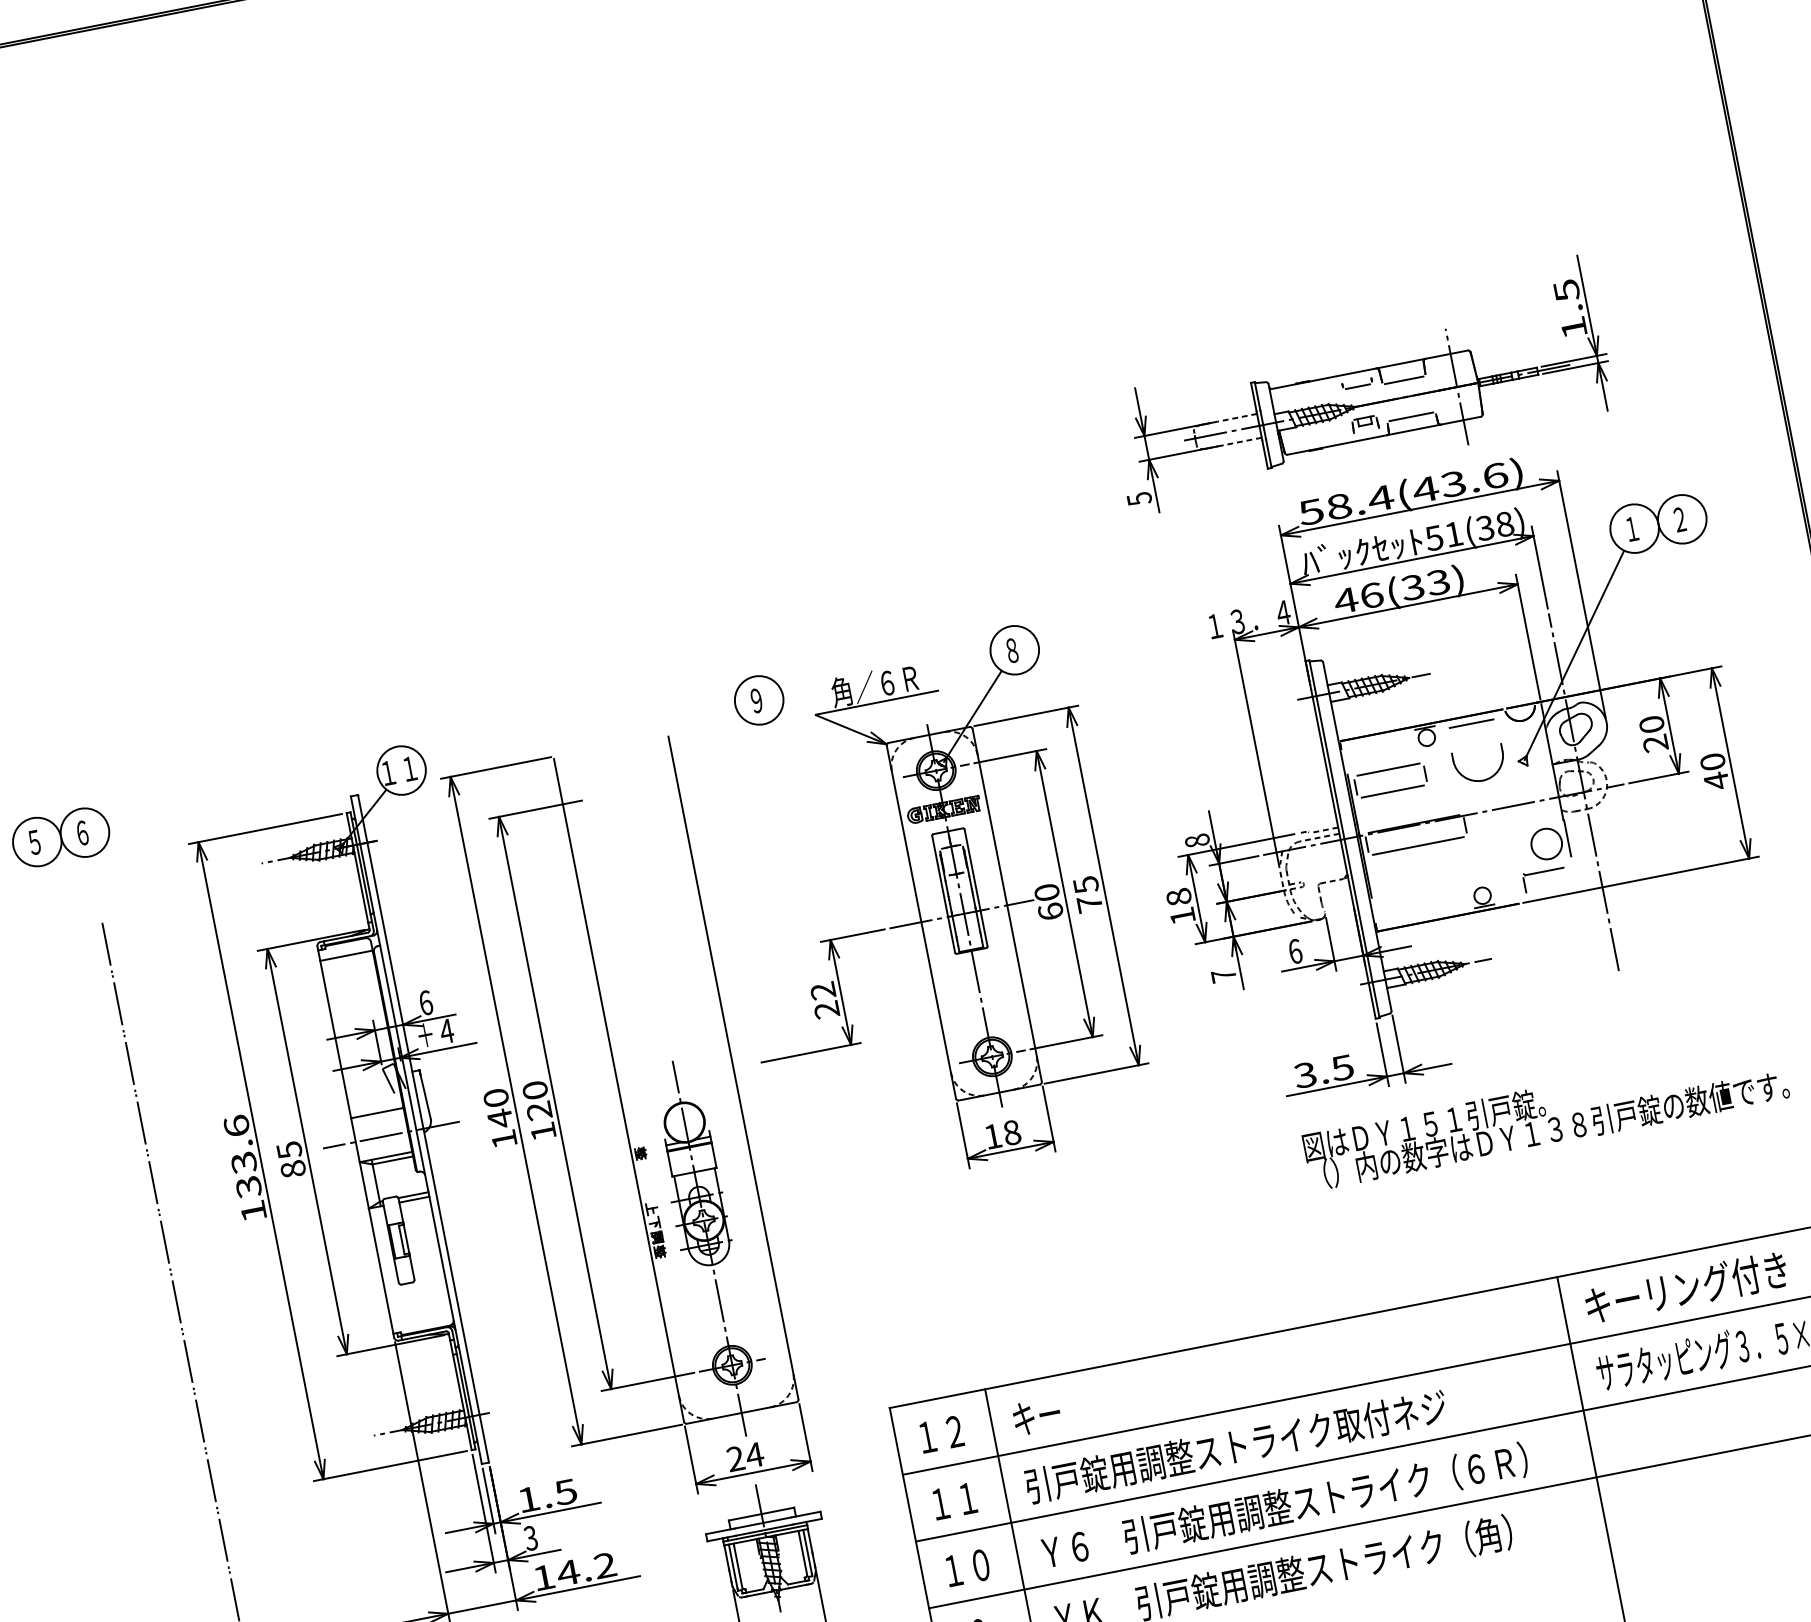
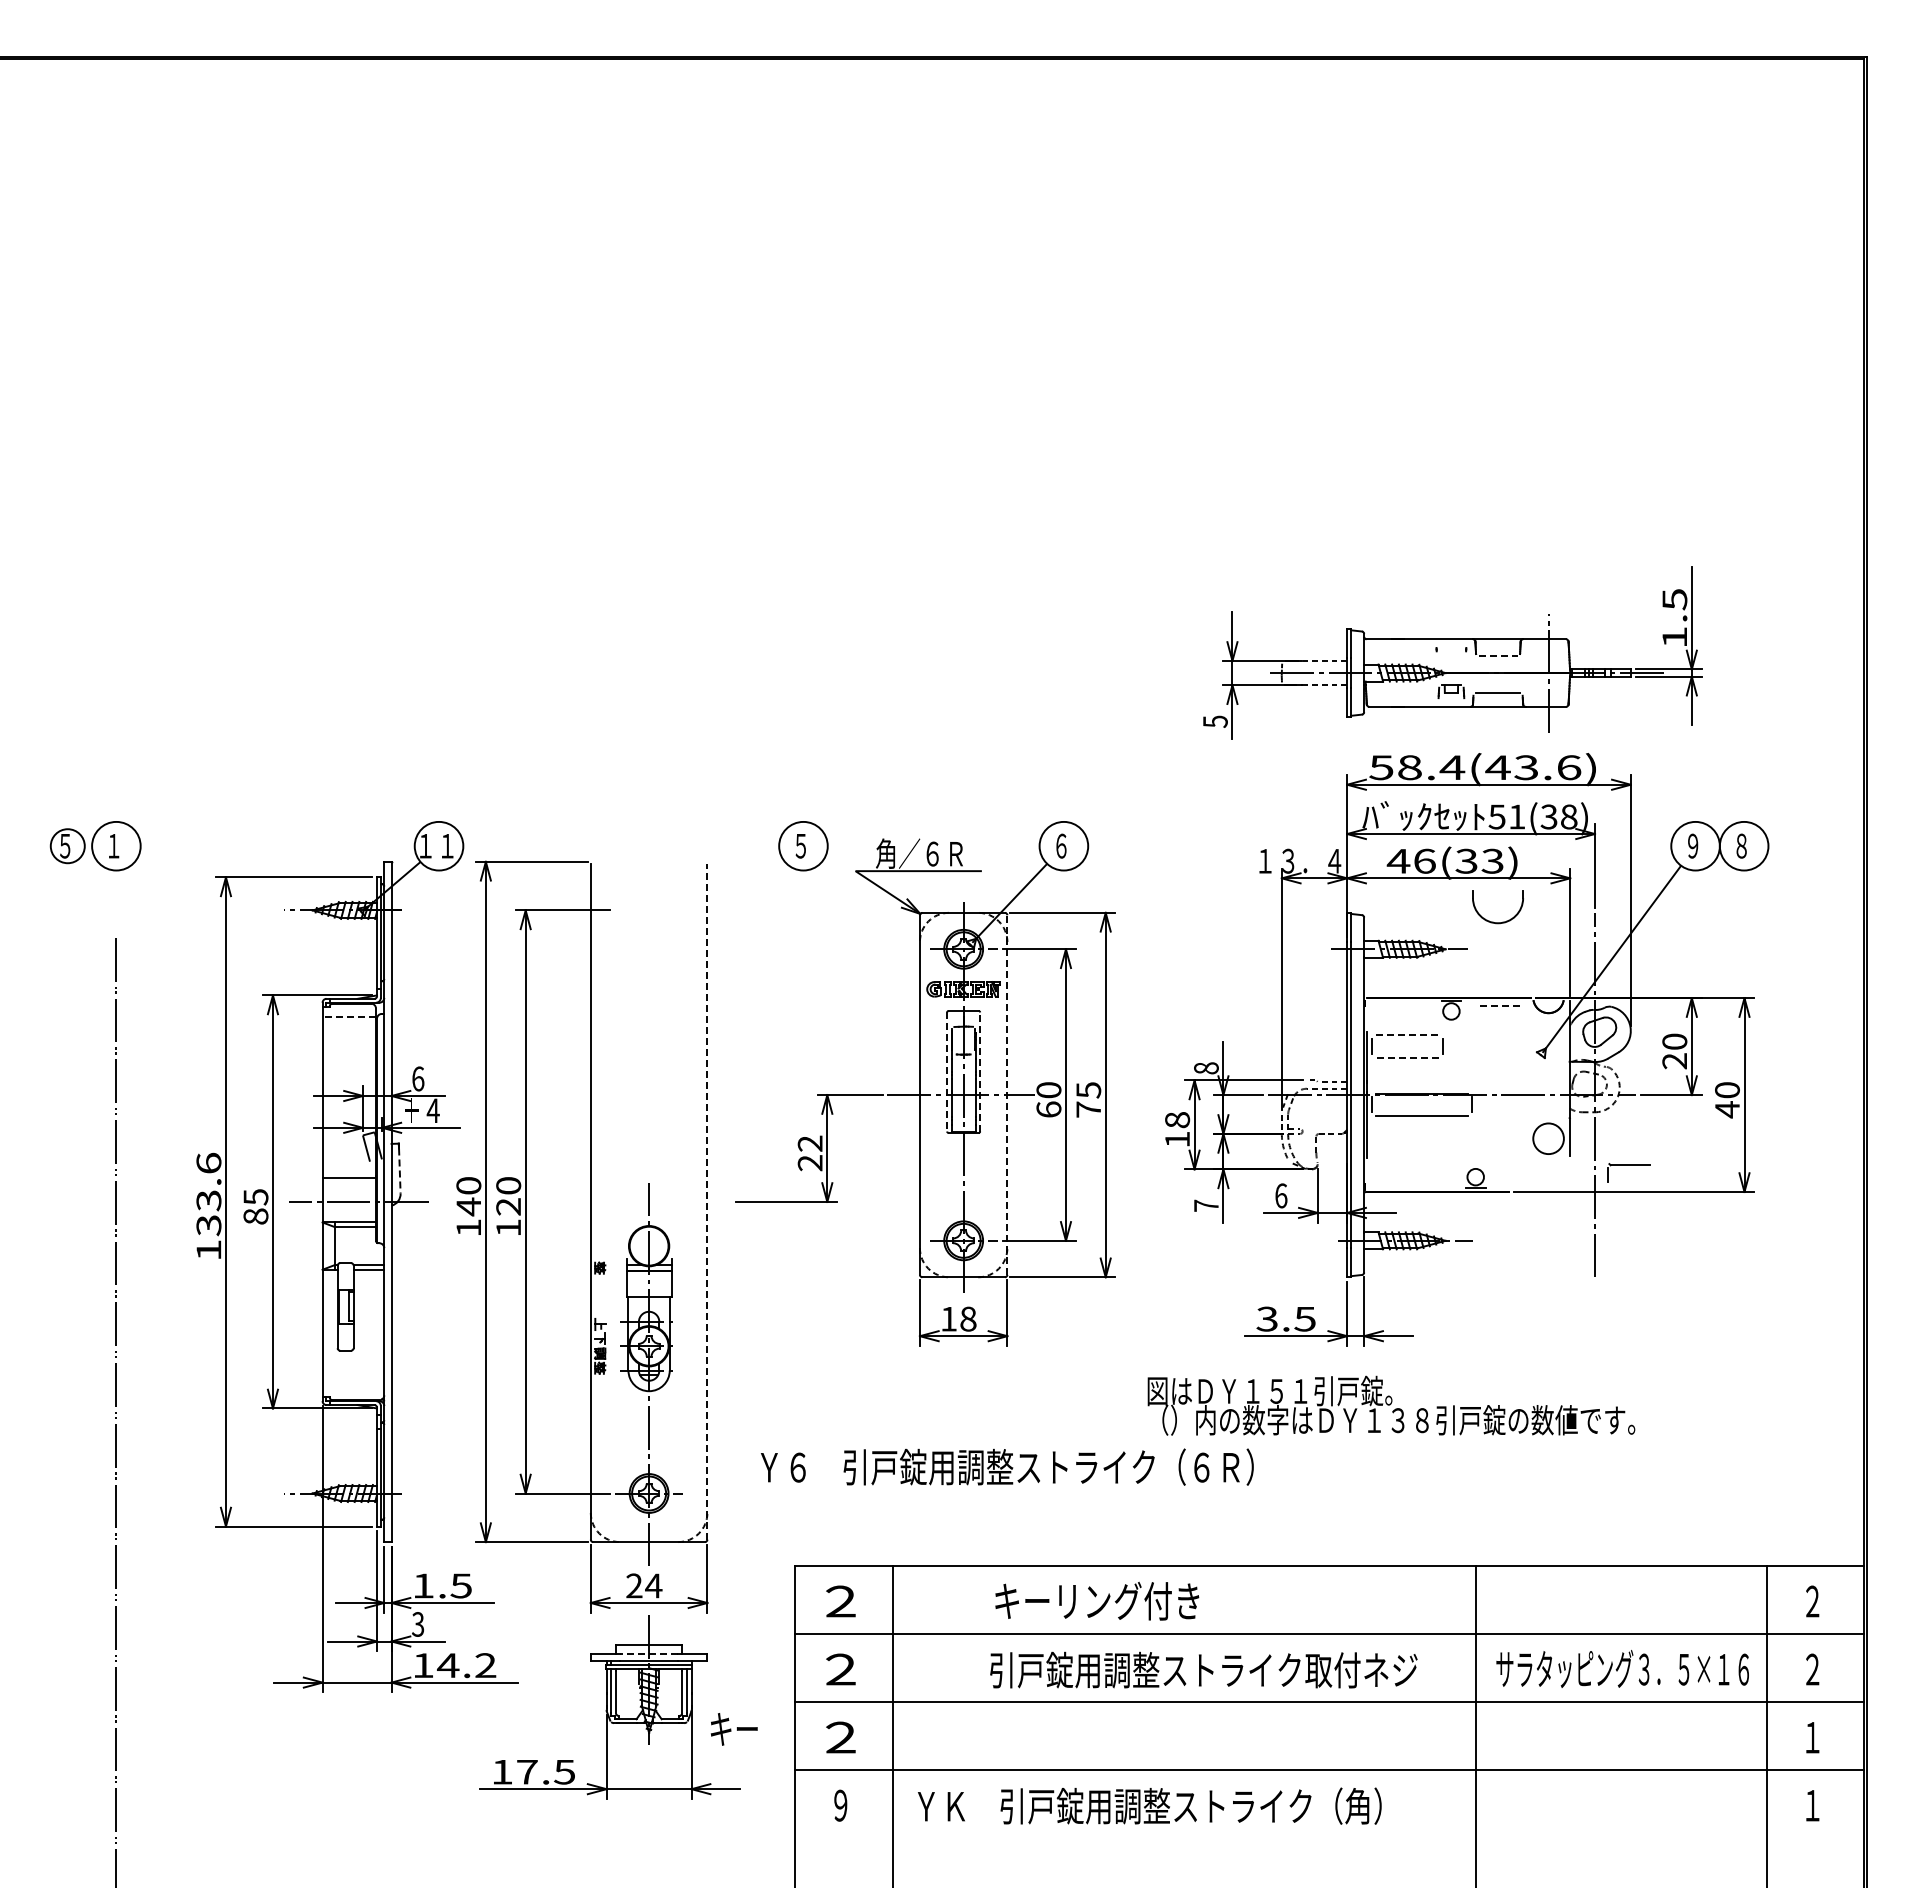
line: (1404, 380) -> (1498, 656), solid -> dashed
line: (1358, 386) -> (1451, 653), removed
text: (1679, 520) -> (1741, 846), ２ -> ８
text: (1632, 528) -> (1693, 845), １ -> ９
text: (1012, 650) -> (1061, 845), ８ -> ６
text: (756, 700) -> (800, 845), ９ -> ５
line: (1471, 724) -> (1497, 1006), solid -> dashed
line: (1388, 769) -> (1407, 1035), solid -> dashed
part: (1477, 779) -> (1493, 921), moved
line: (1392, 791) -> (1407, 1057), solid -> dashed
text: (82, 832) -> (114, 845), ６ -> １
circle: (36, 841) -> (67, 845), size x0.7
part: (1542, 872) -> (1628, 1165), moved
line: (976, 887) -> (980, 1071), solid -> dashed
line: (943, 893) -> (947, 1071), solid -> dashed
line: (1007, 905) -> (1007, 1095), solid -> dashed
line: (346, 955) -> (349, 1017), solid -> dashed
line: (733, 1067) -> (707, 1201), solid -> dashed
line: (425, 1097) -> (399, 1171), solid -> dashed
text: (1545, 1116) -> (1391, 1405), moved
text: (1686, 1287) -> (1097, 1600), moved
text: (1037, 1416) -> (734, 1729), moved
text: (940, 1434) -> (840, 1601), １２ -> ２
text: (1235, 1445) -> (1203, 1669), moved
text: (954, 1501) -> (840, 1669), １１ -> ２
text: (1285, 1505) -> (1007, 1466), moved
line: (762, 1523) -> (648, 1654), solid -> dashed
text: (967, 1567) -> (840, 1737), １０ -> ２

